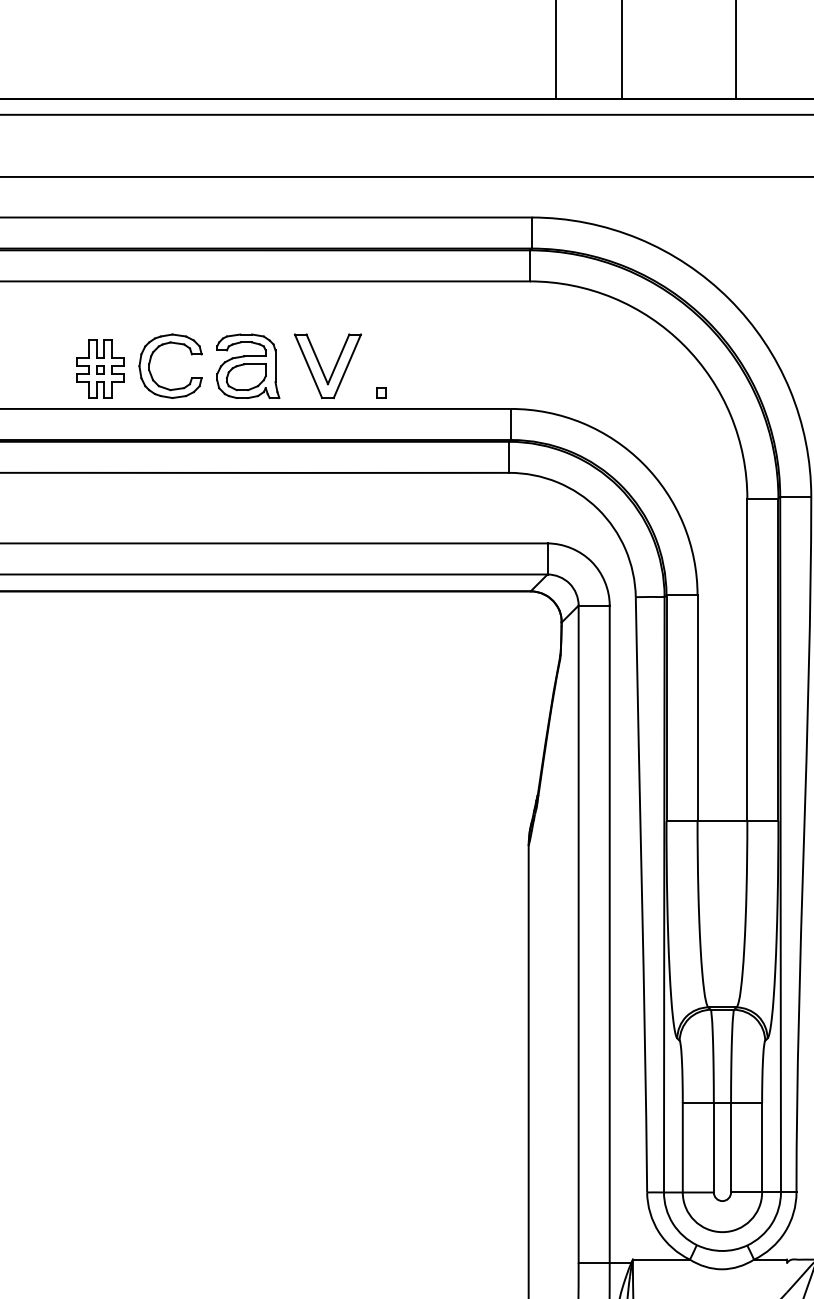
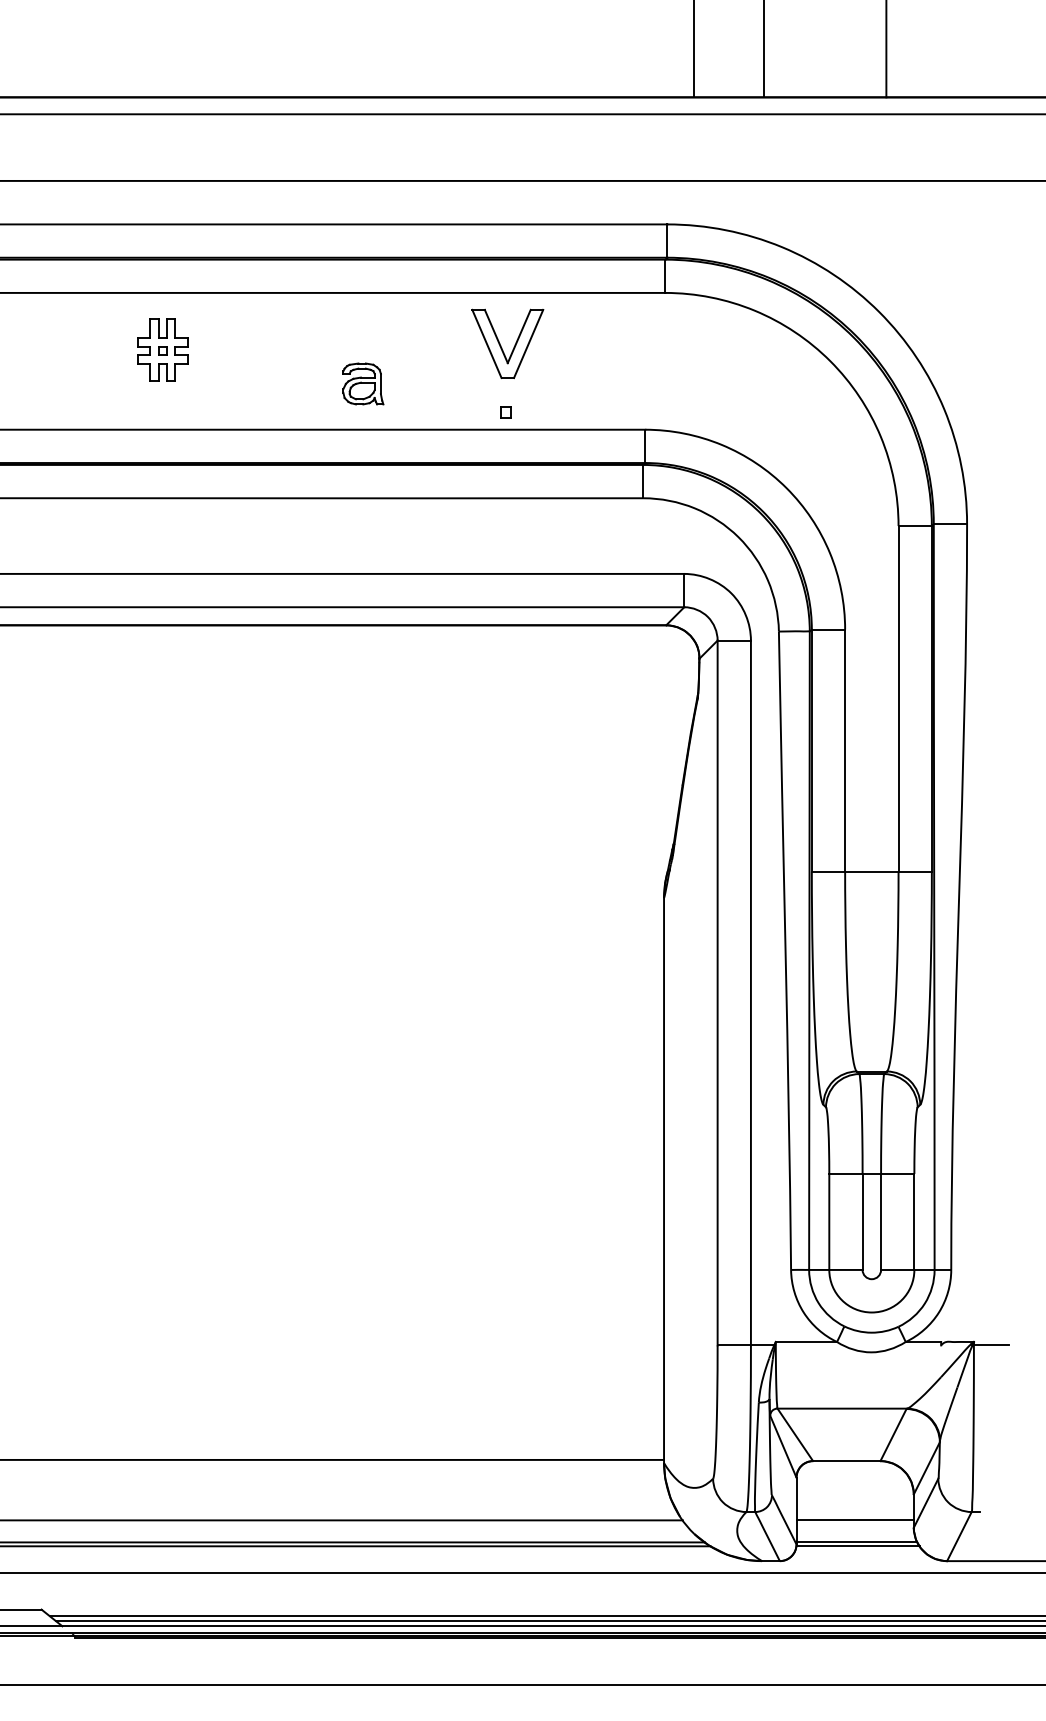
part: (151, 360) -> (259, 377), removed
part: (248, 365) -> (363, 383), size x0.6
part: (322, 367) -> (501, 345), moved
part: (100, 368) -> (162, 349), moved

